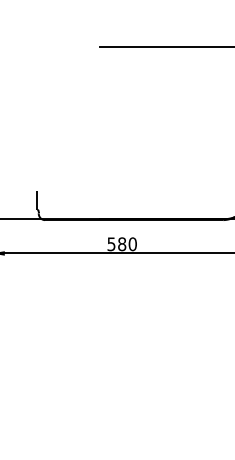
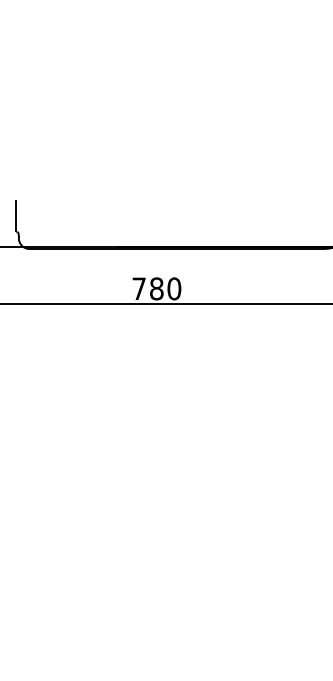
text: (111, 244) -> (139, 289), 580 -> 780

